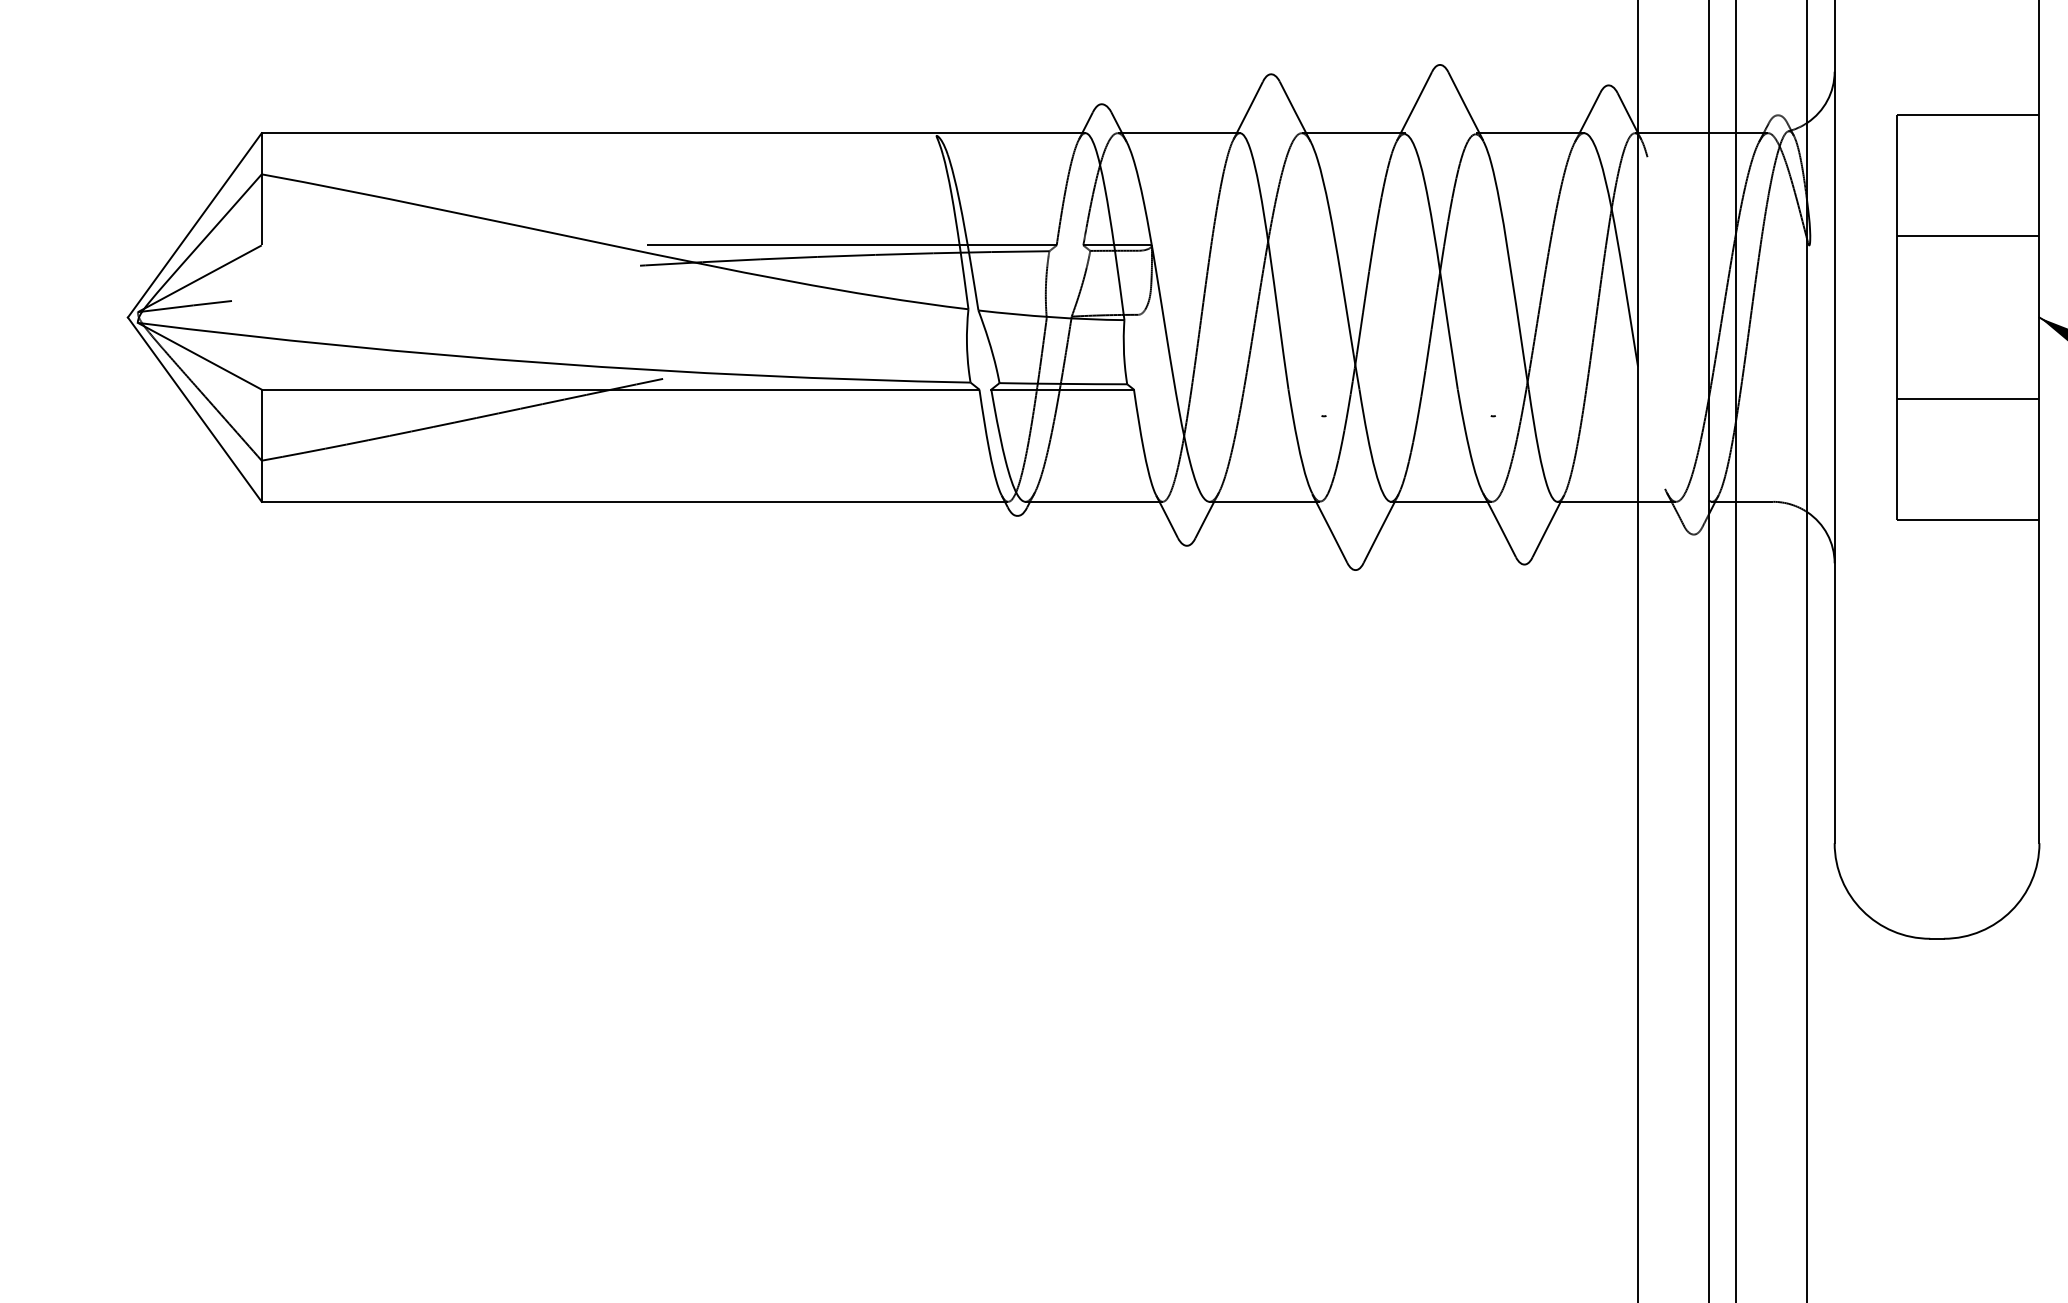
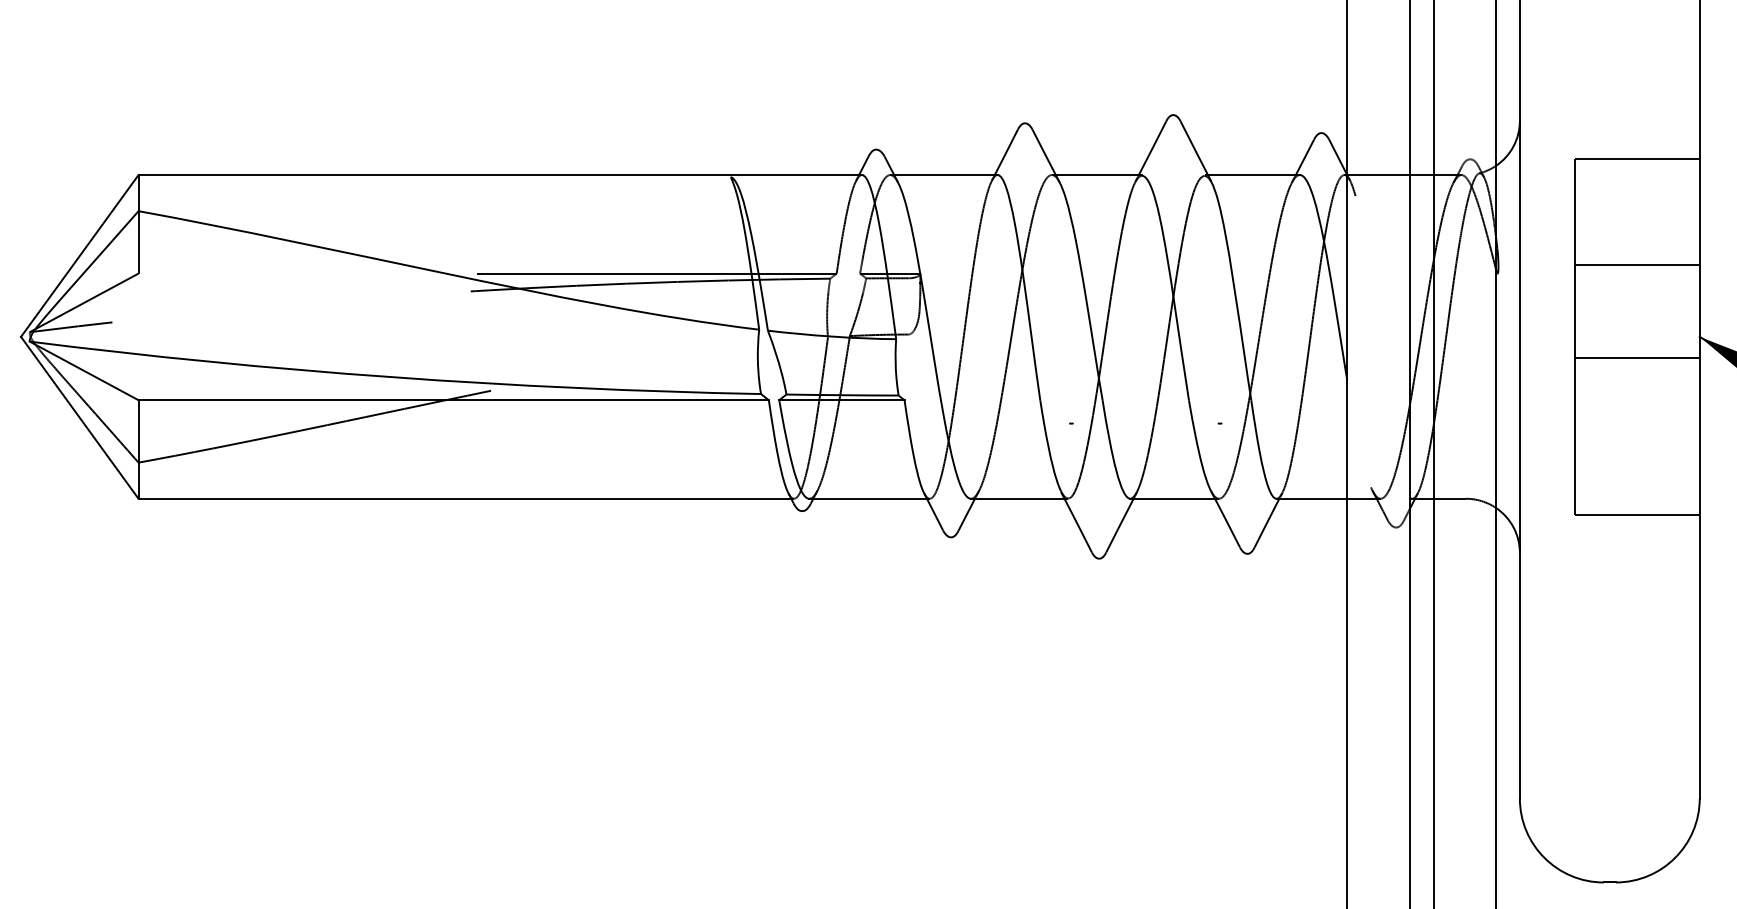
line: (1968, 399) -> (1637, 357), moved

